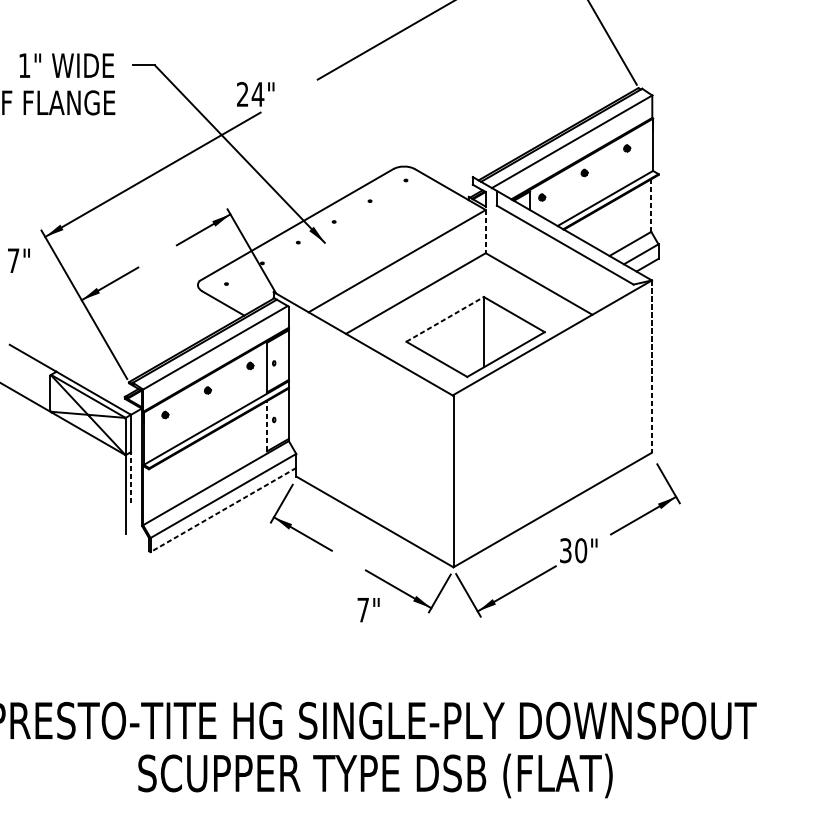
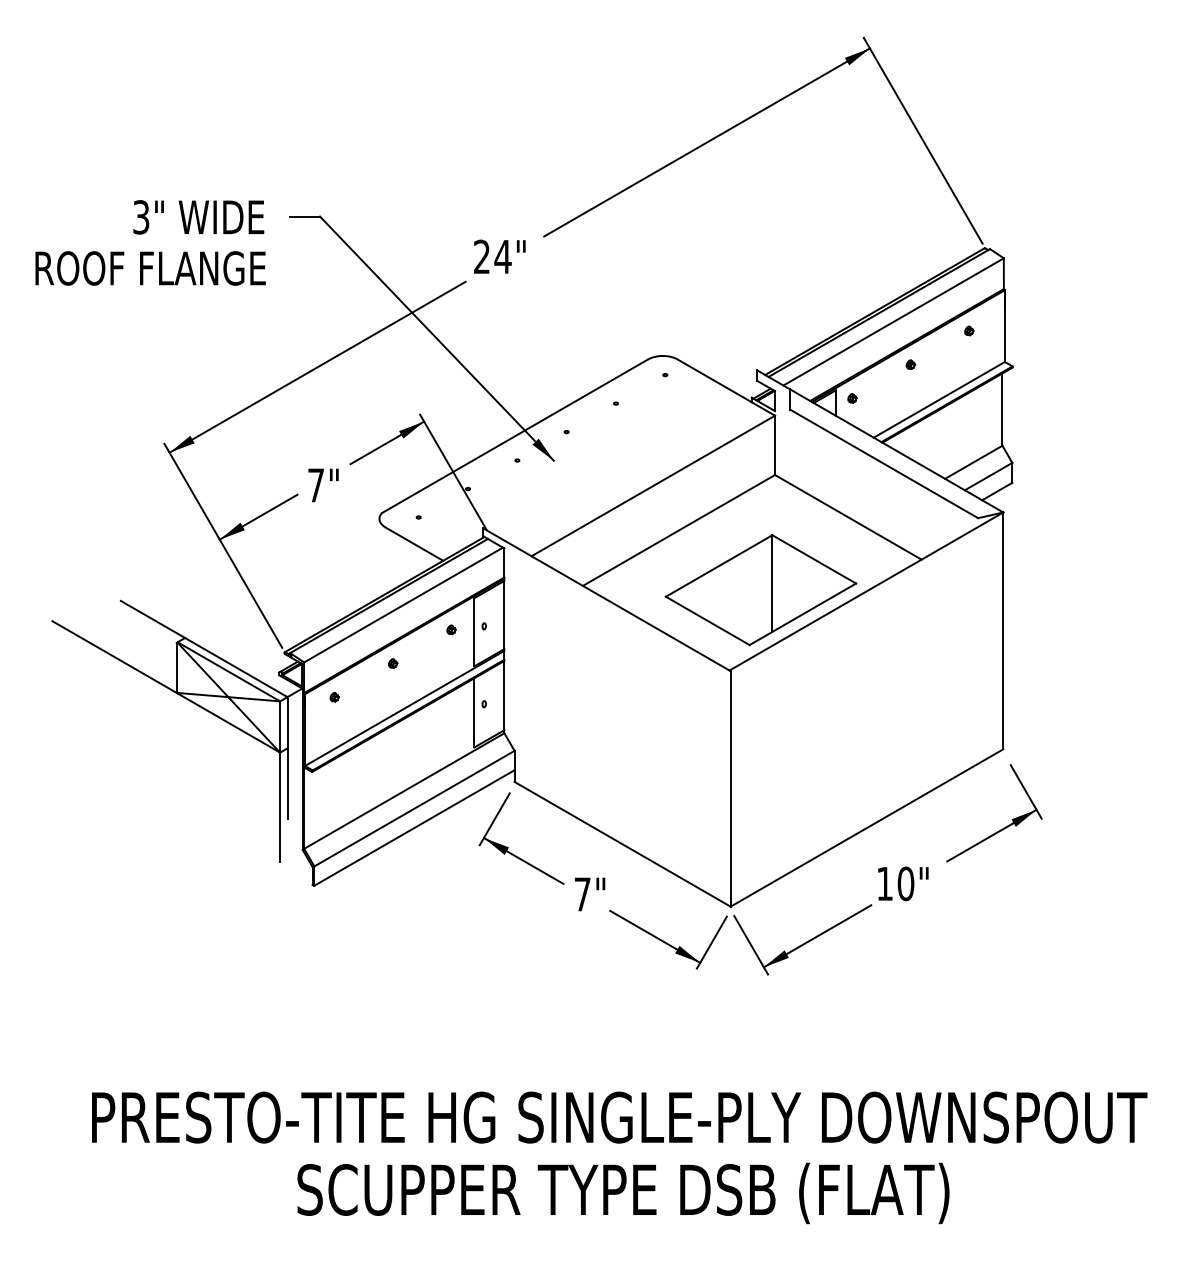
text: (24, 65) -> (141, 217), 1" -> 3"
text: (255, 94) -> (499, 256), moved
line: (651, 206) -> (1002, 410), dashed -> solid
line: (486, 231) -> (775, 445), dashed -> solid
text: (18, 260) -> (323, 485), moved
line: (445, 319) -> (719, 565), dashed -> solid
line: (652, 367) -> (1003, 631), dashed -> solid
line: (267, 426) -> (474, 712), dashed -> solid
line: (131, 477) -> (287, 783), dashed -> solid
line: (223, 509) -> (414, 827), dashed -> solid
text: (565, 550) -> (884, 883), 30" -> 10"
text: (368, 610) -> (590, 894), moved

